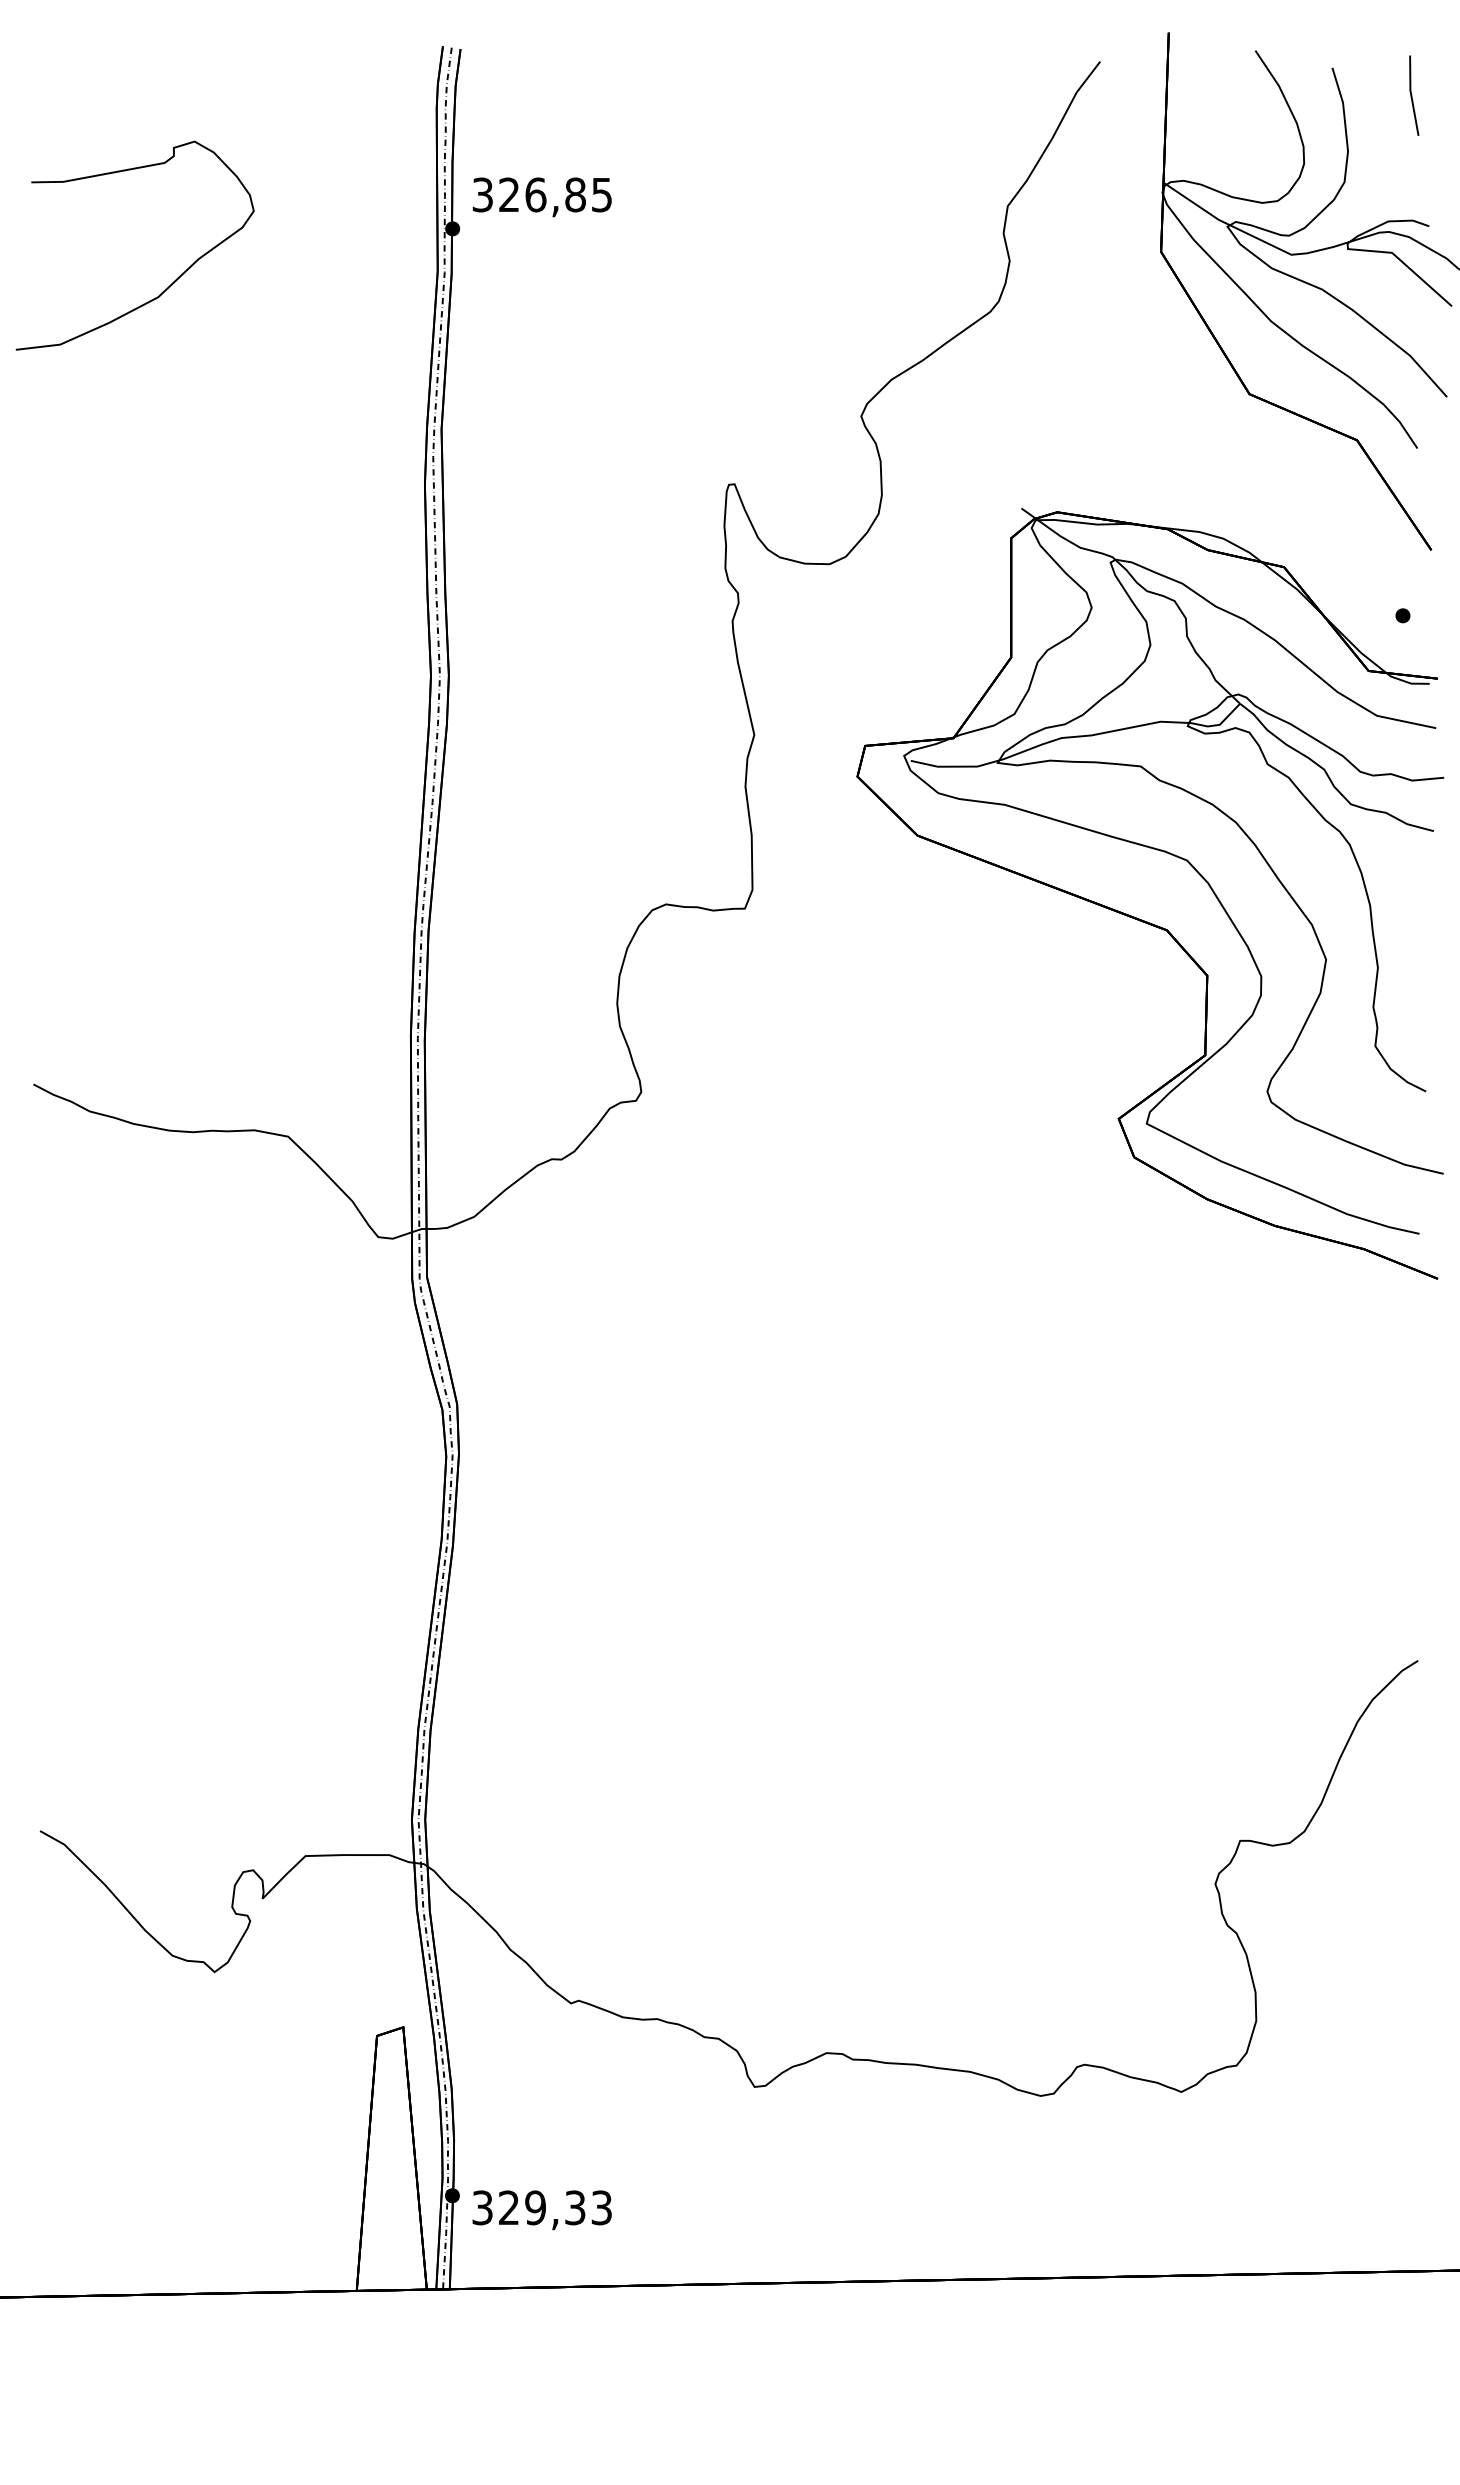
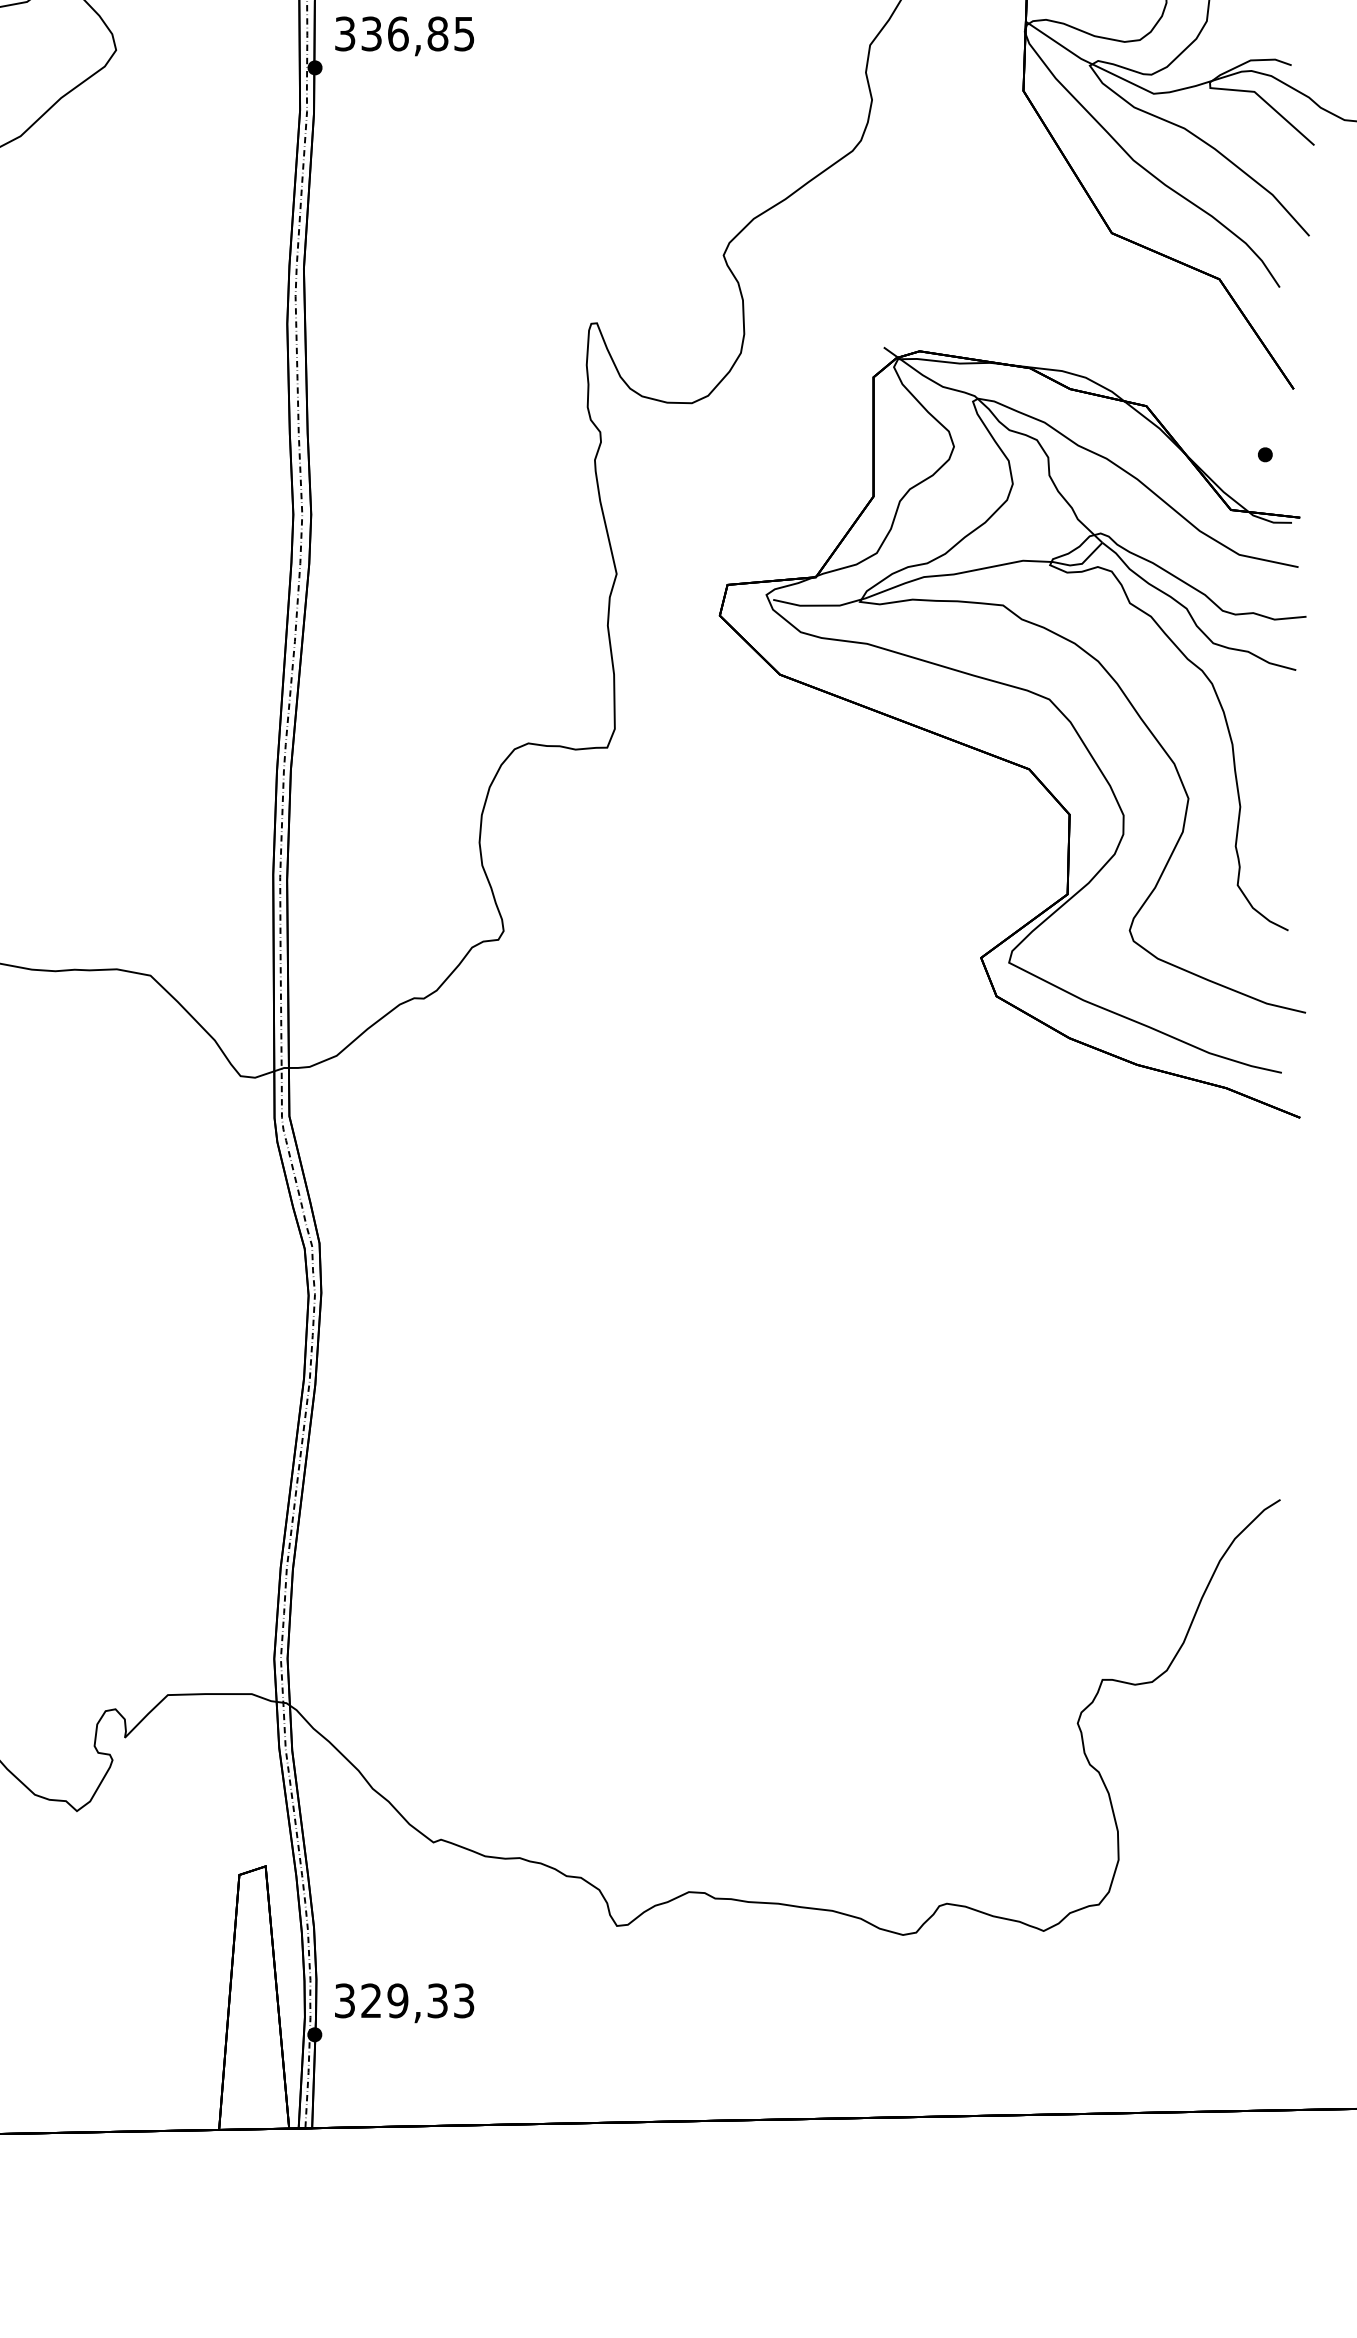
text: (509, 194) -> (371, 33), 326,85 -> 336,85
text: (541, 2210) -> (403, 2003), moved

